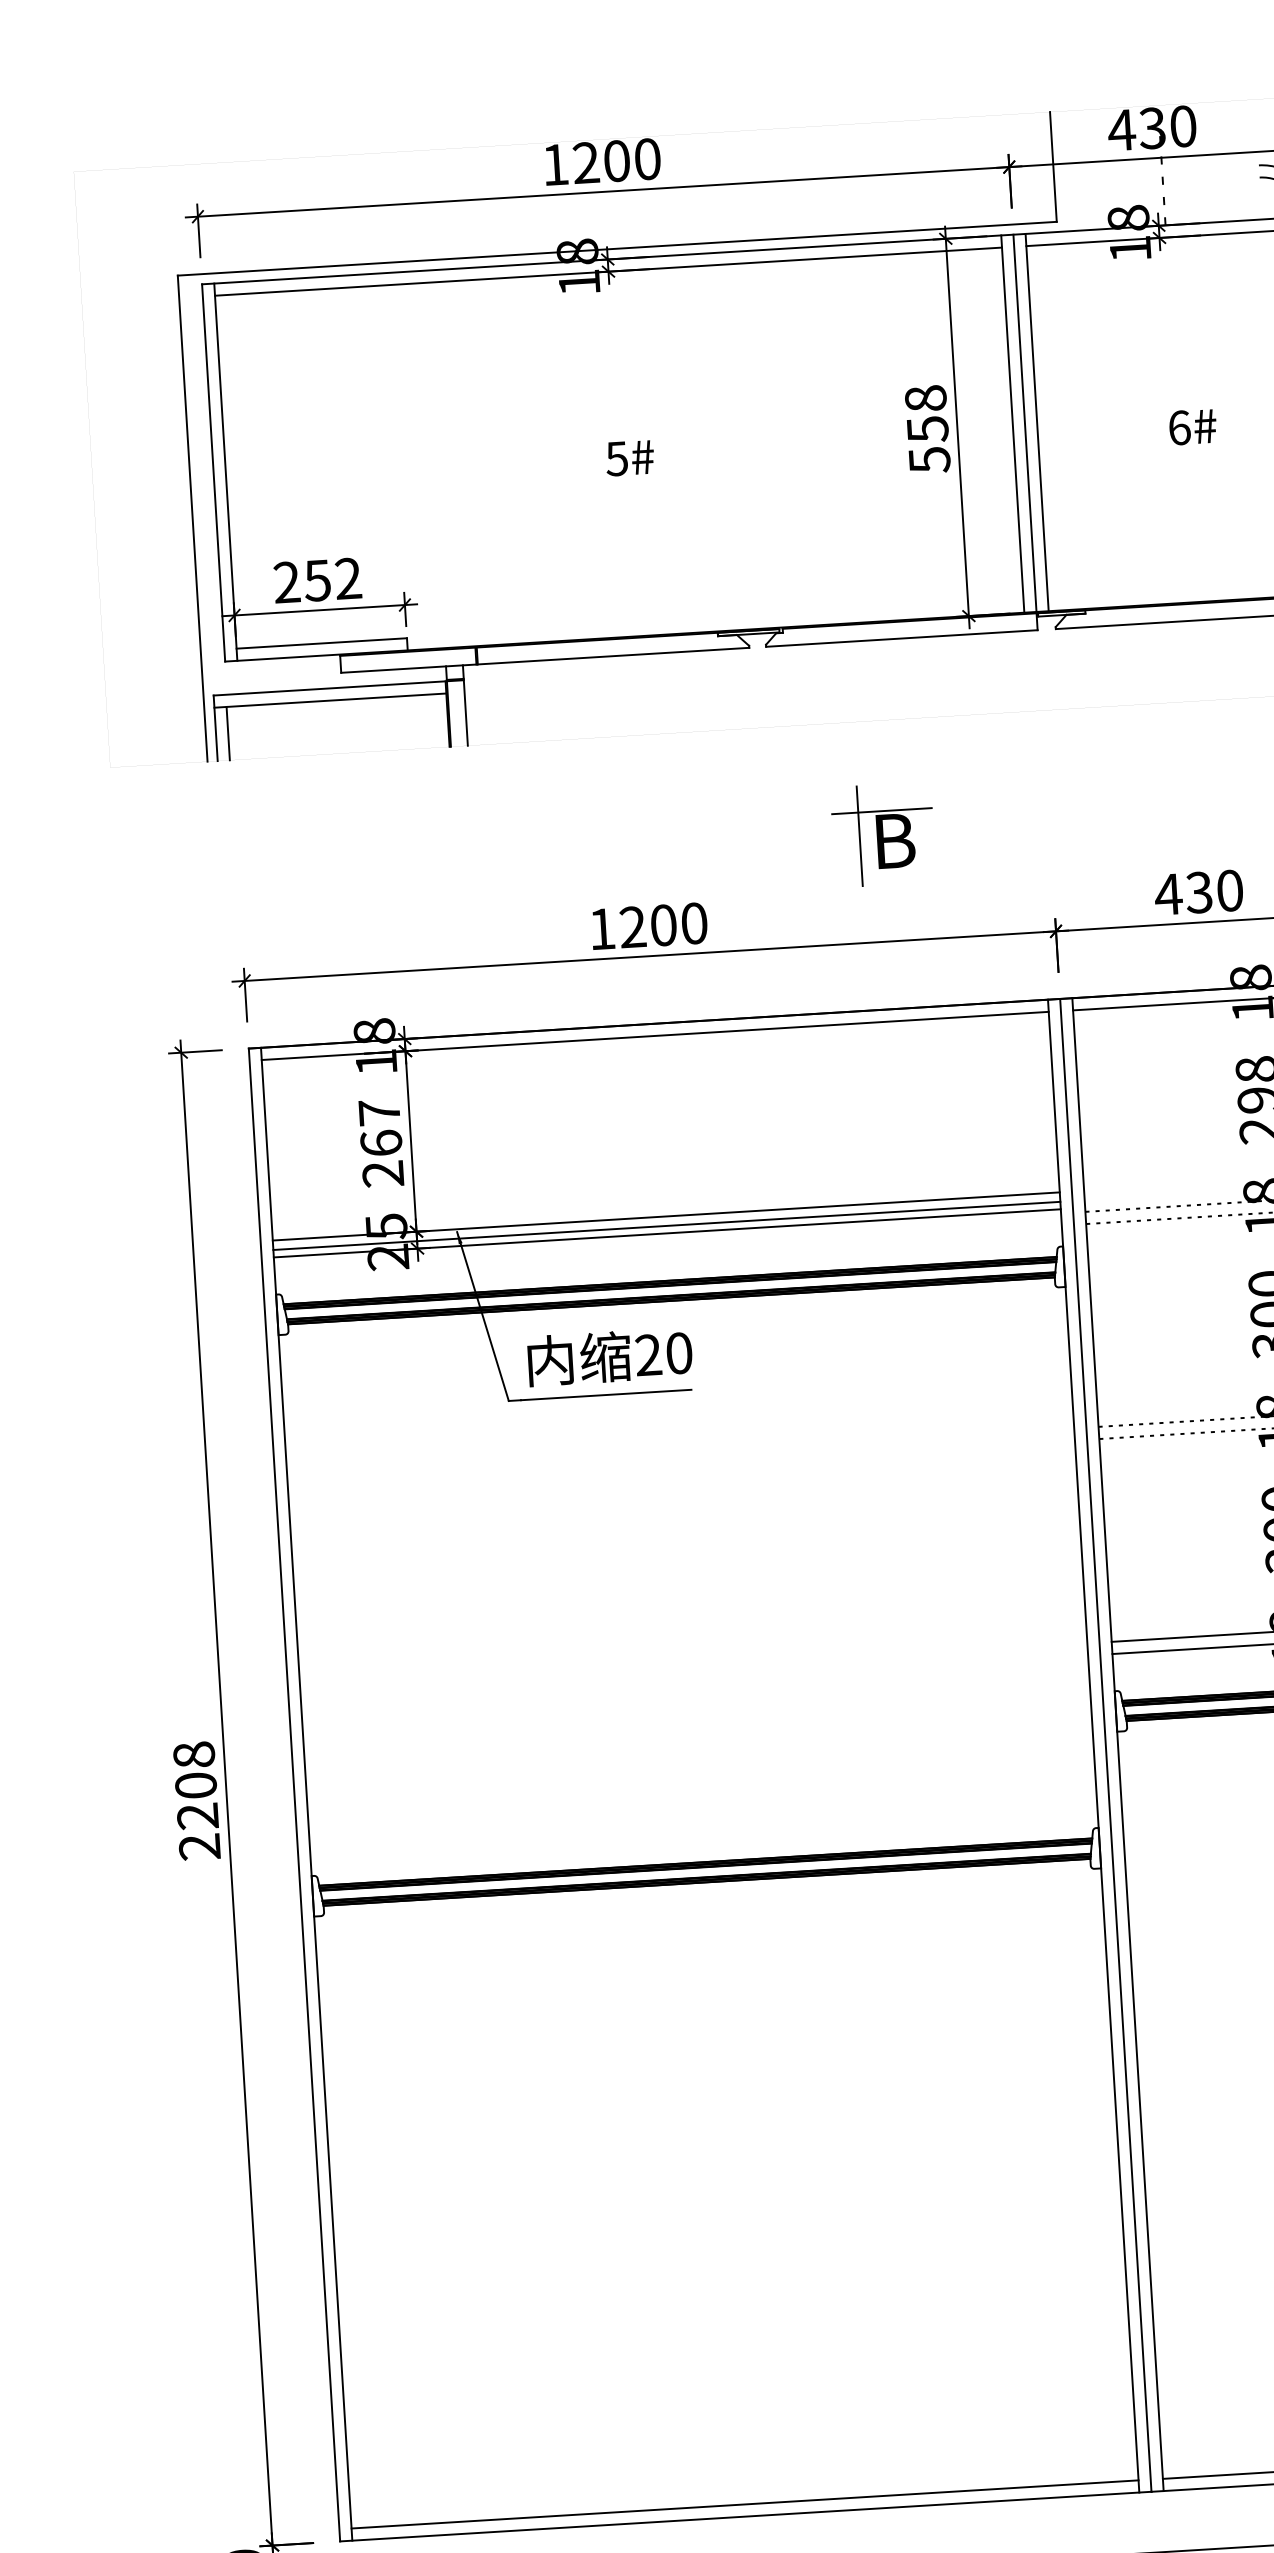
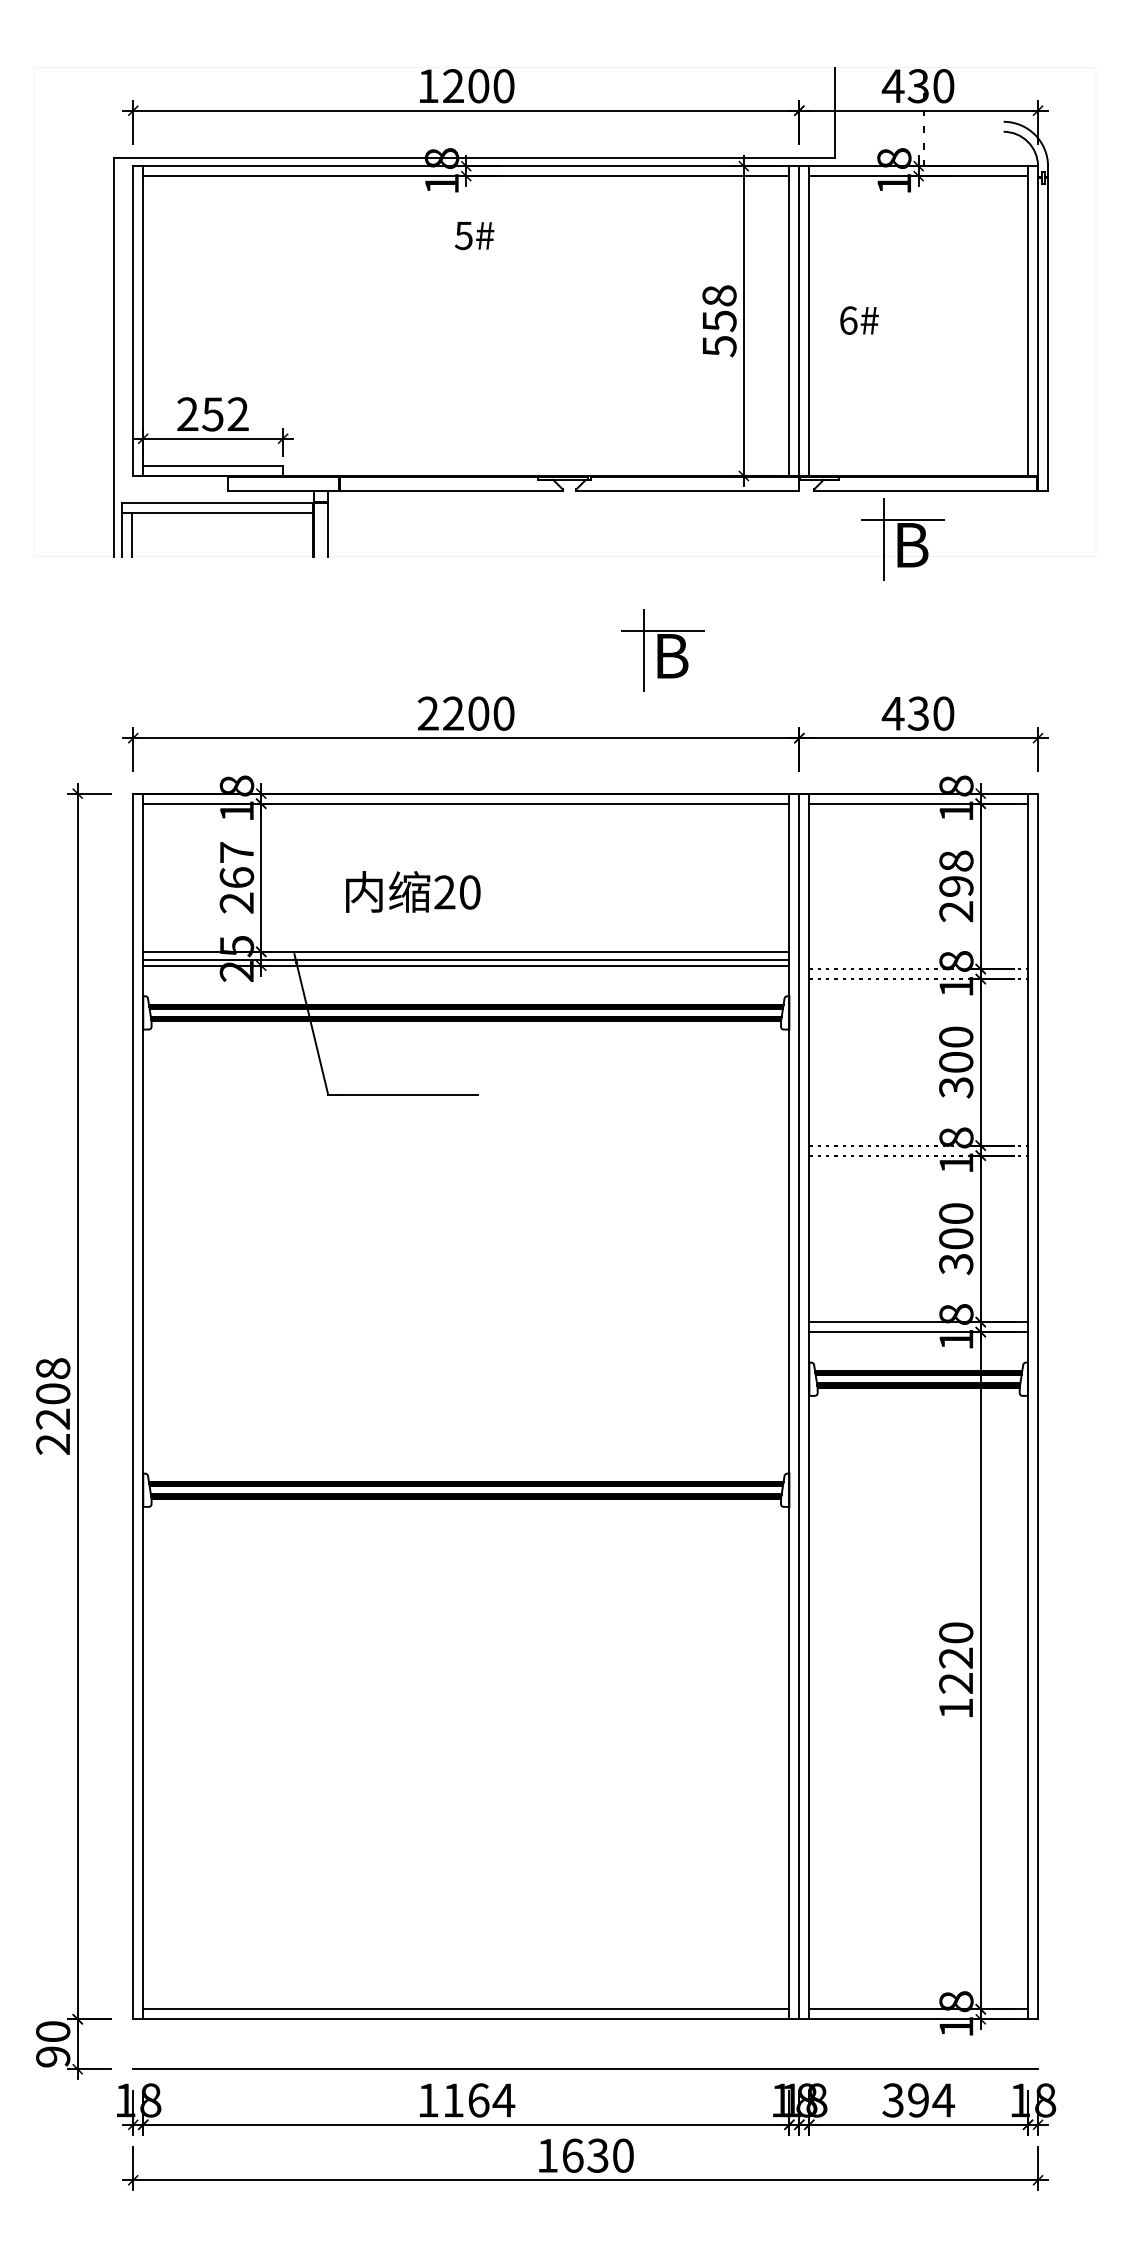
text: (1192, 427) -> (859, 320), moved
text: (629, 458) -> (474, 236), moved
part: (1166, 681) -> (902, 539), added
text: (601, 929) -> (427, 713), 1200 -> 2200
text: (610, 1356) -> (413, 891), moved

